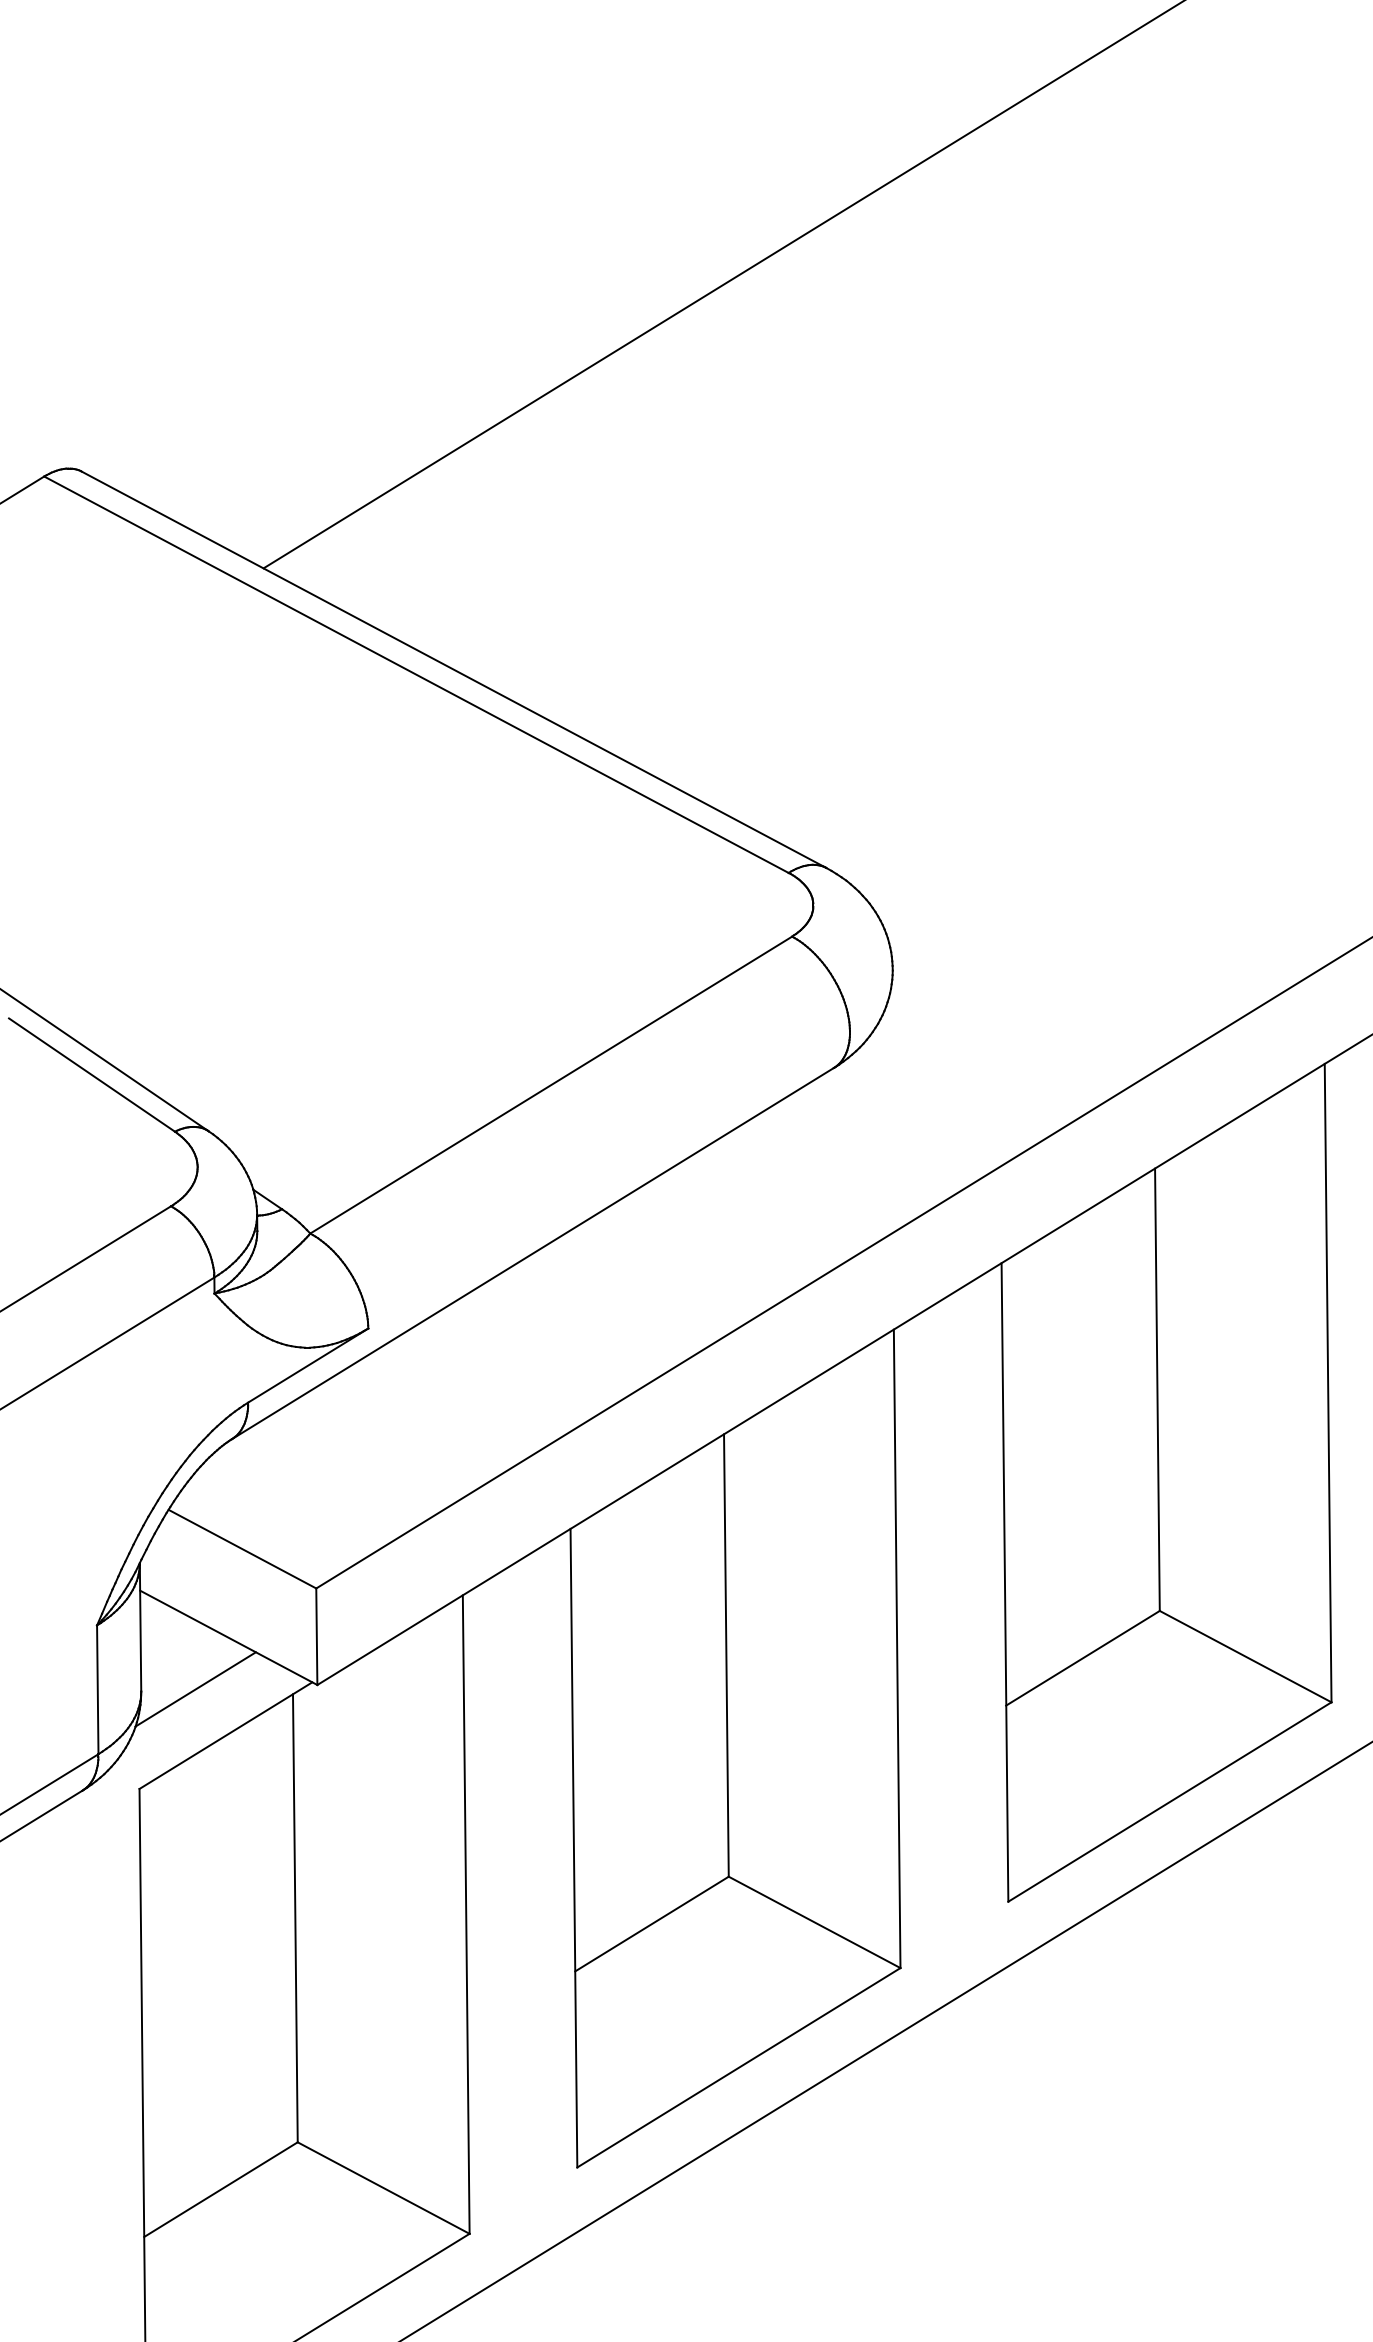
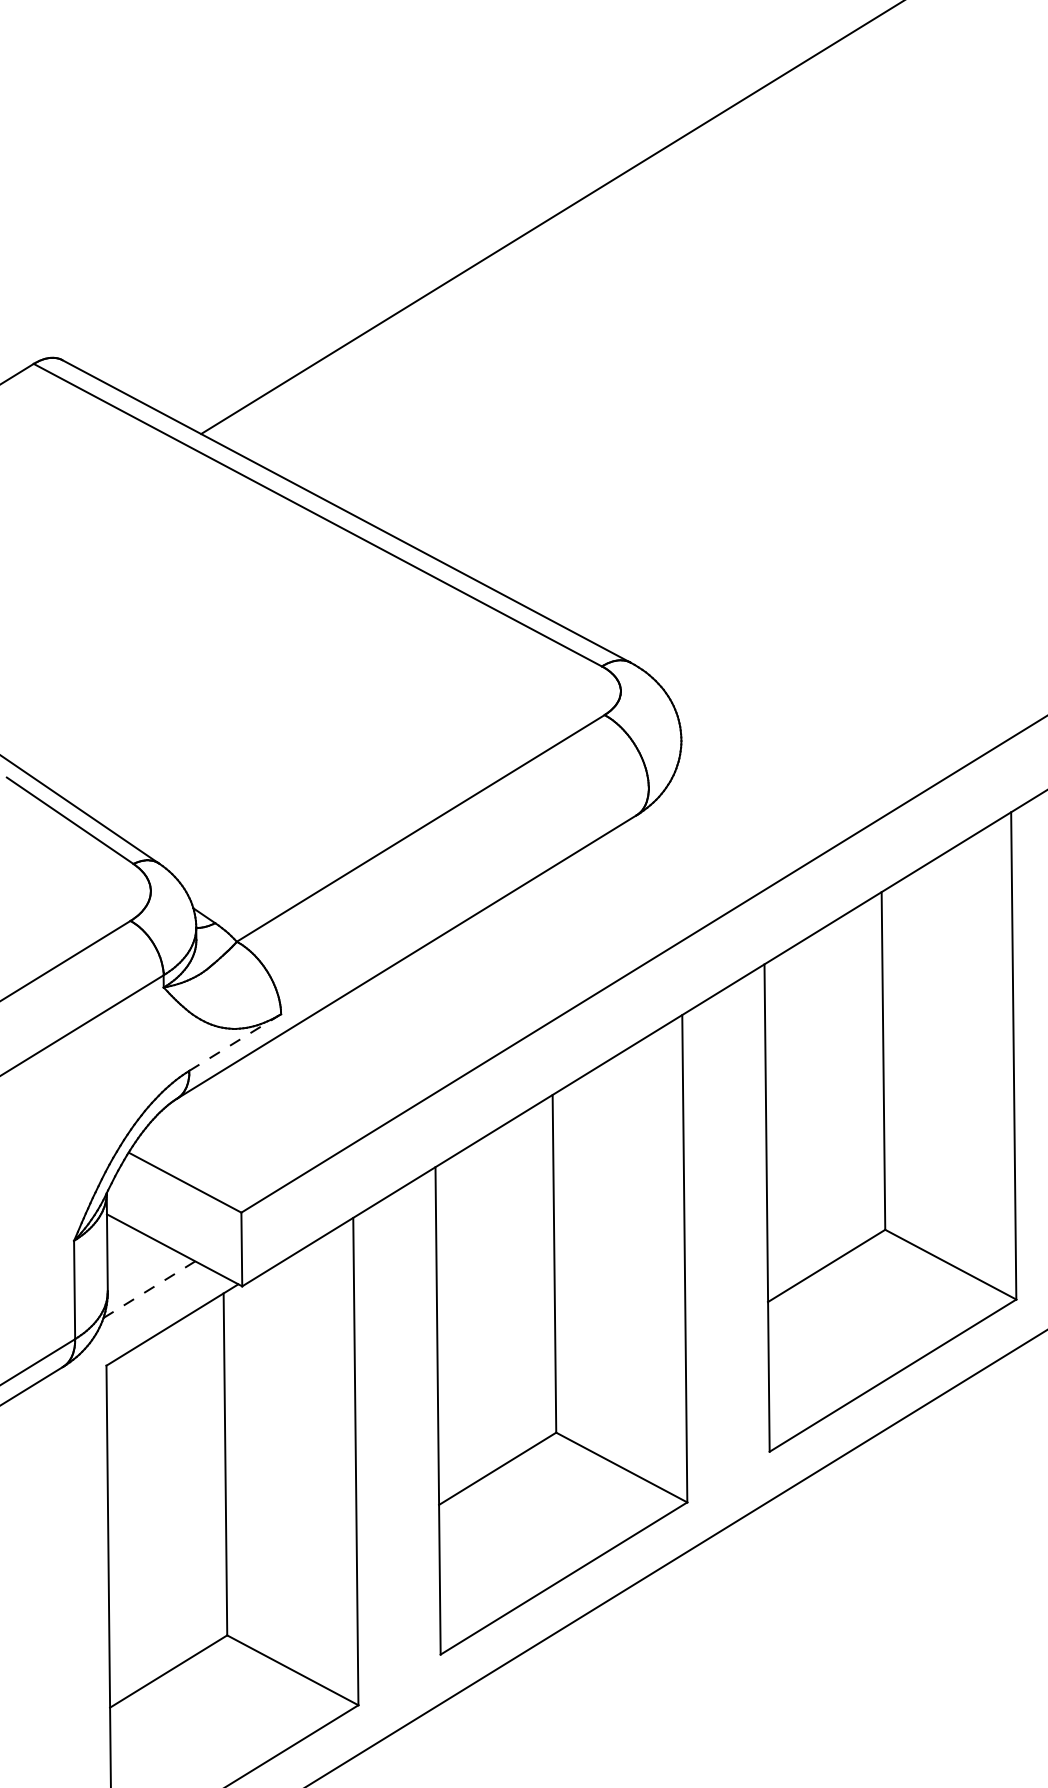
line: (308, 1365) -> (235, 1042), solid -> dashed
line: (195, 1689) -> (149, 1289), solid -> dashed

